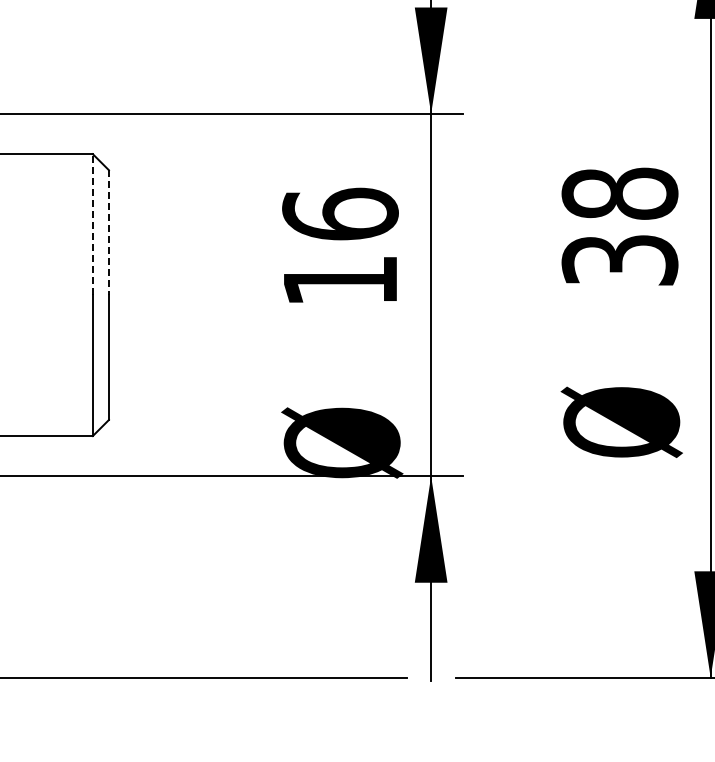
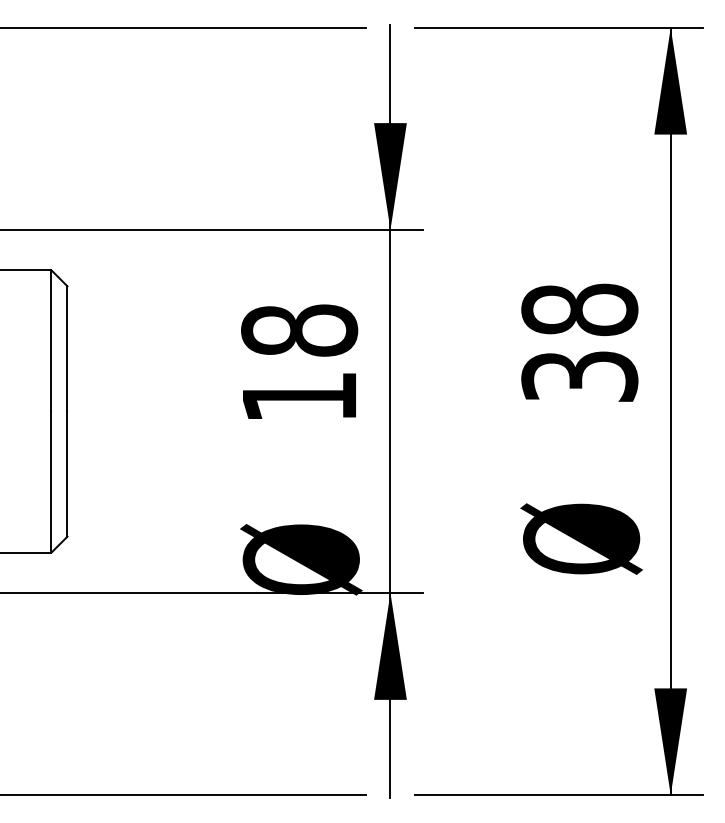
text: (340, 213) -> (299, 329), 16 -> 18
line: (93, 224) -> (51, 340), dashed -> solid
line: (109, 232) -> (67, 348), dashed -> solid

